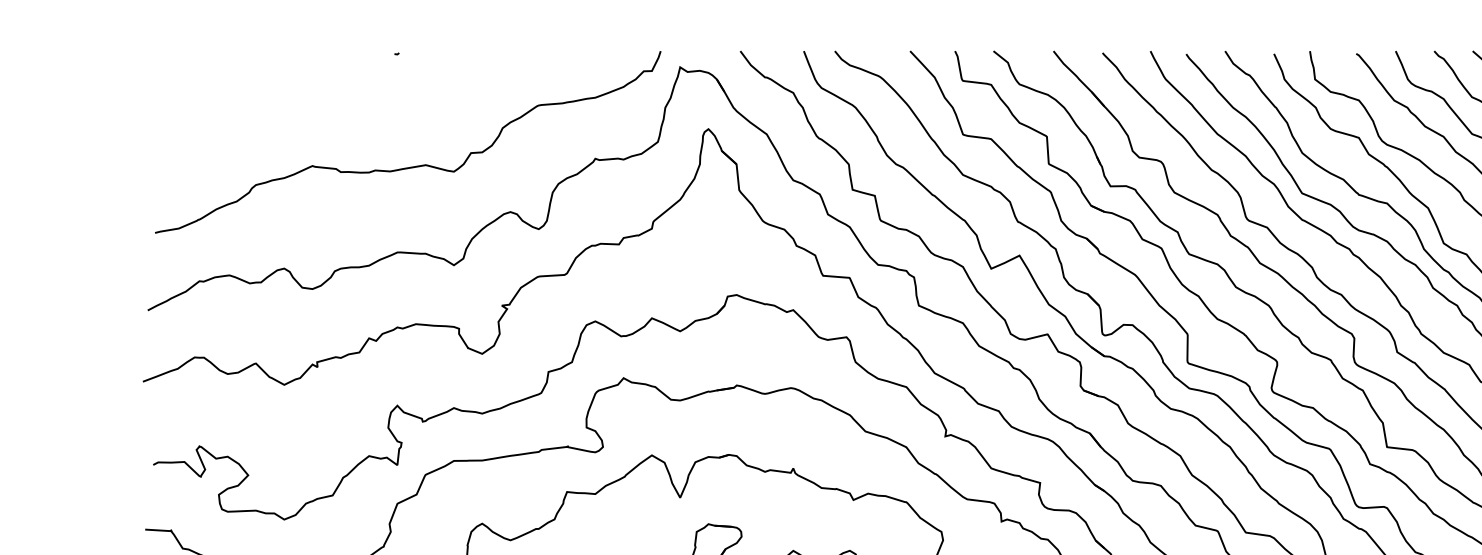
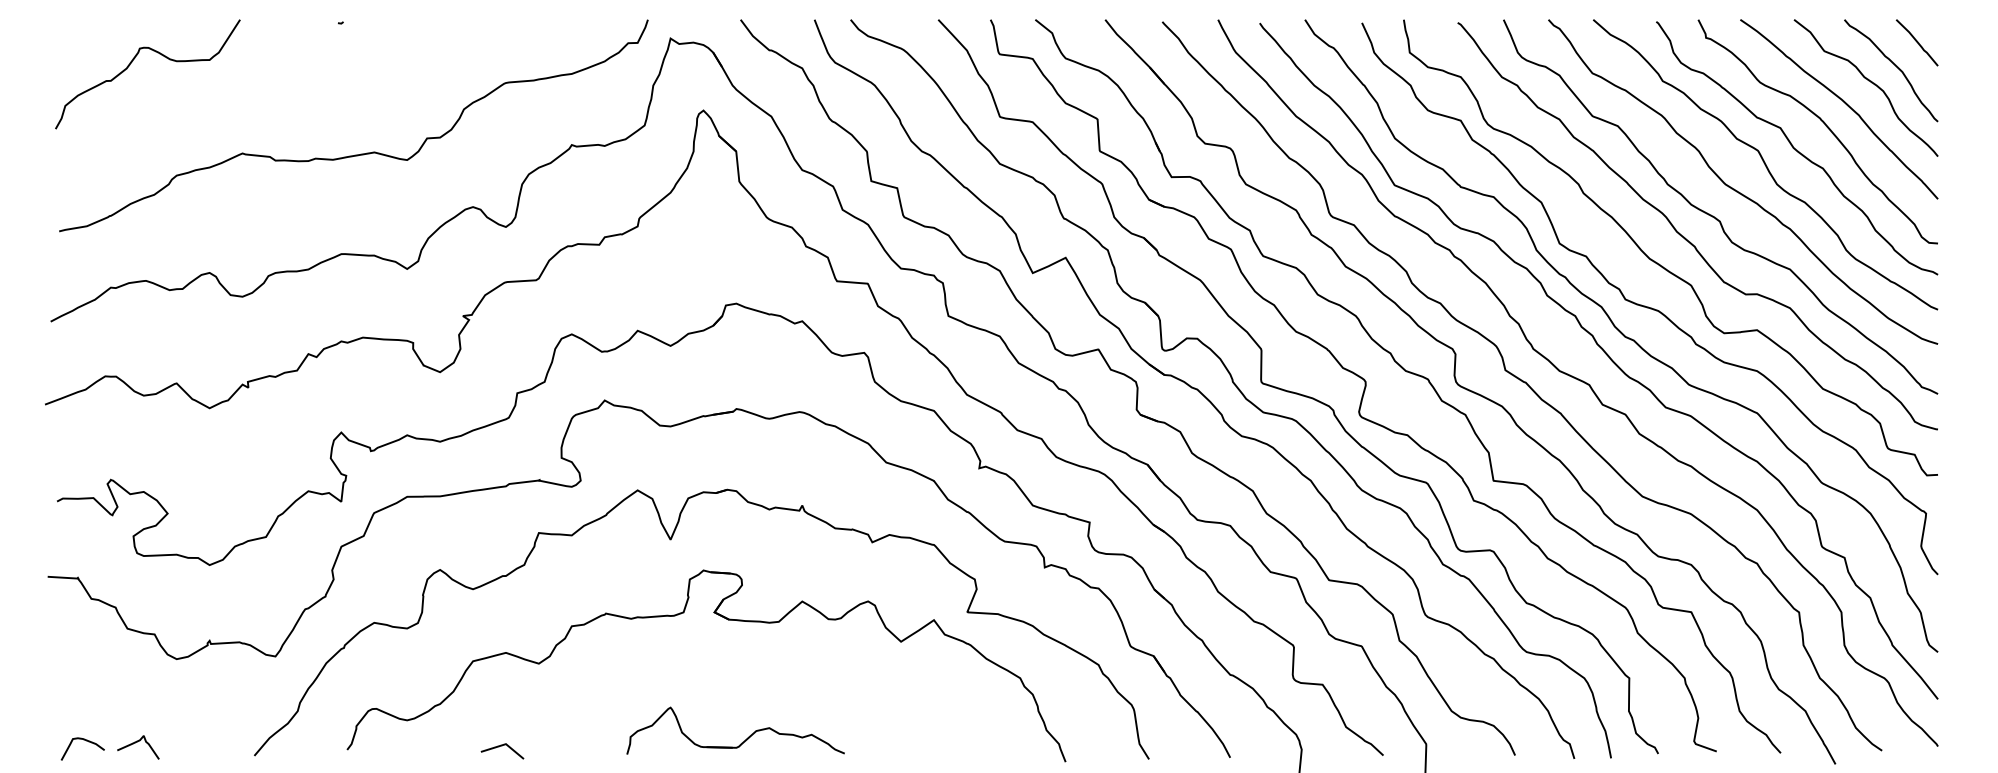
curve: (218, 87) -> (132, 62), added

